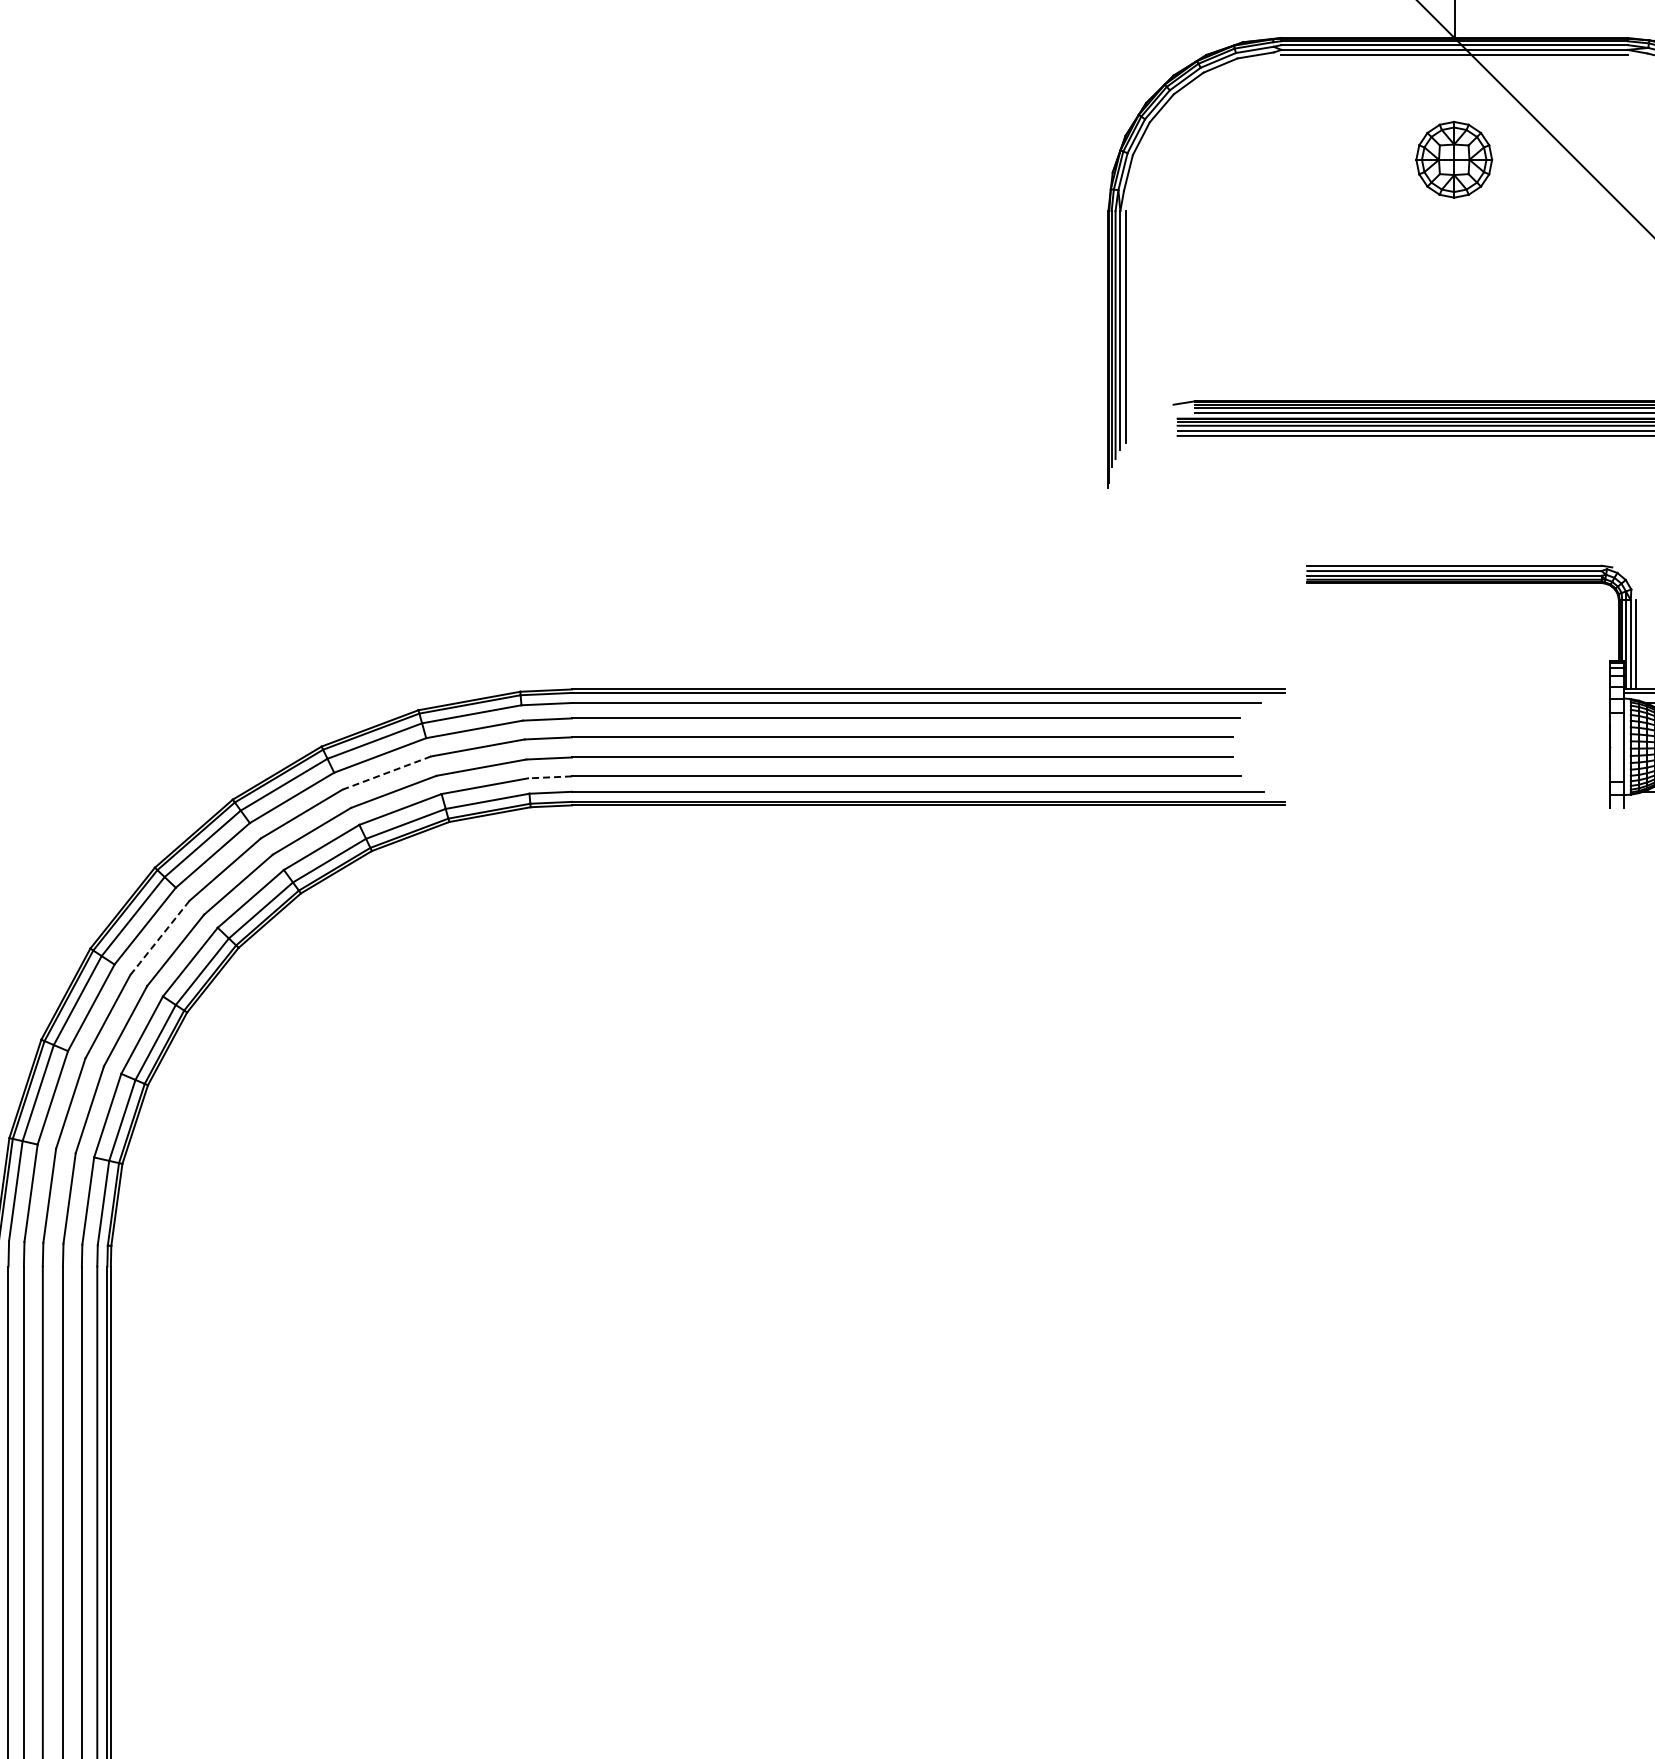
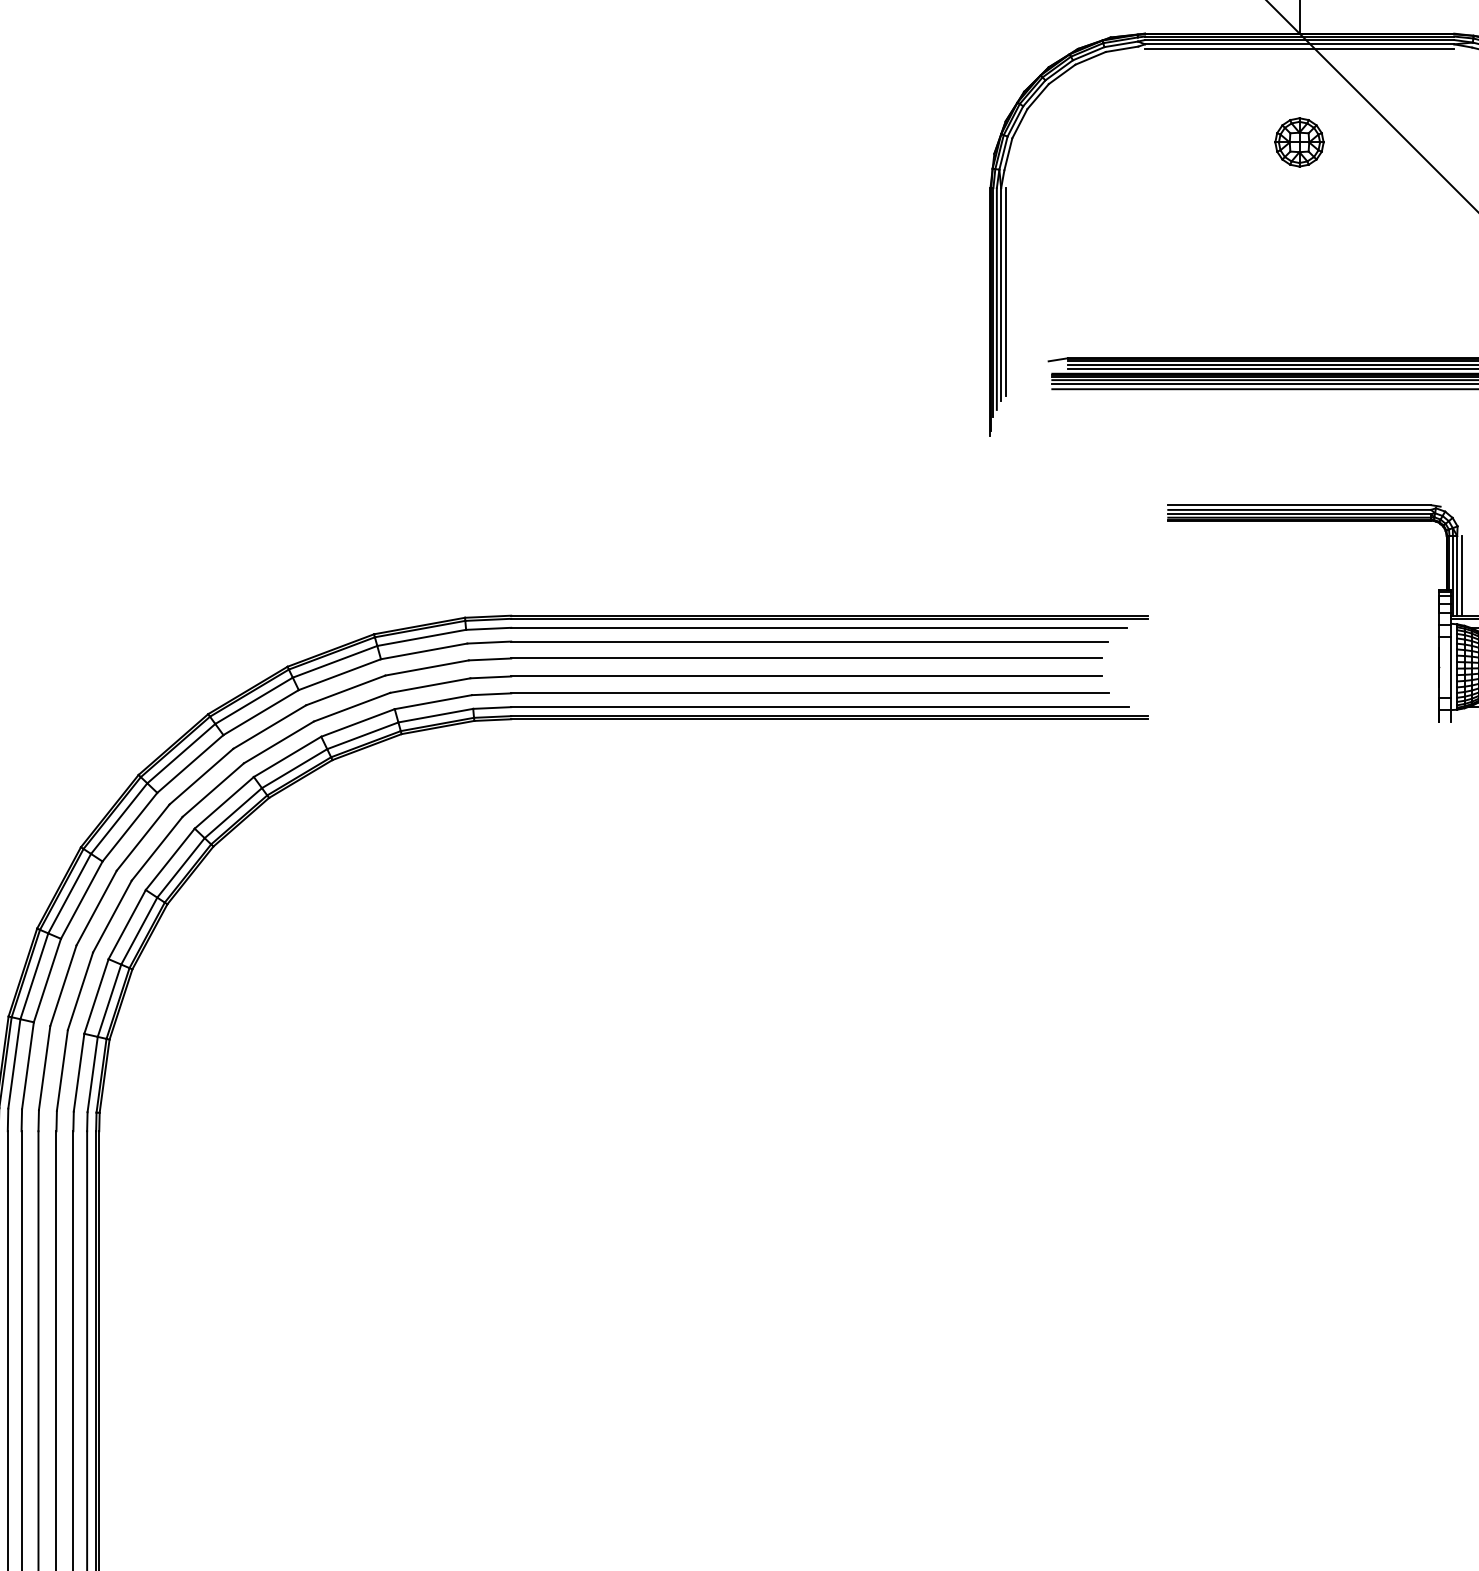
part: (1454, 159) -> (1299, 142), size x0.71
line: (386, 773) -> (345, 690), dashed -> solid
line: (550, 777) -> (492, 694), dashed -> solid
line: (159, 938) -> (142, 838), dashed -> solid

